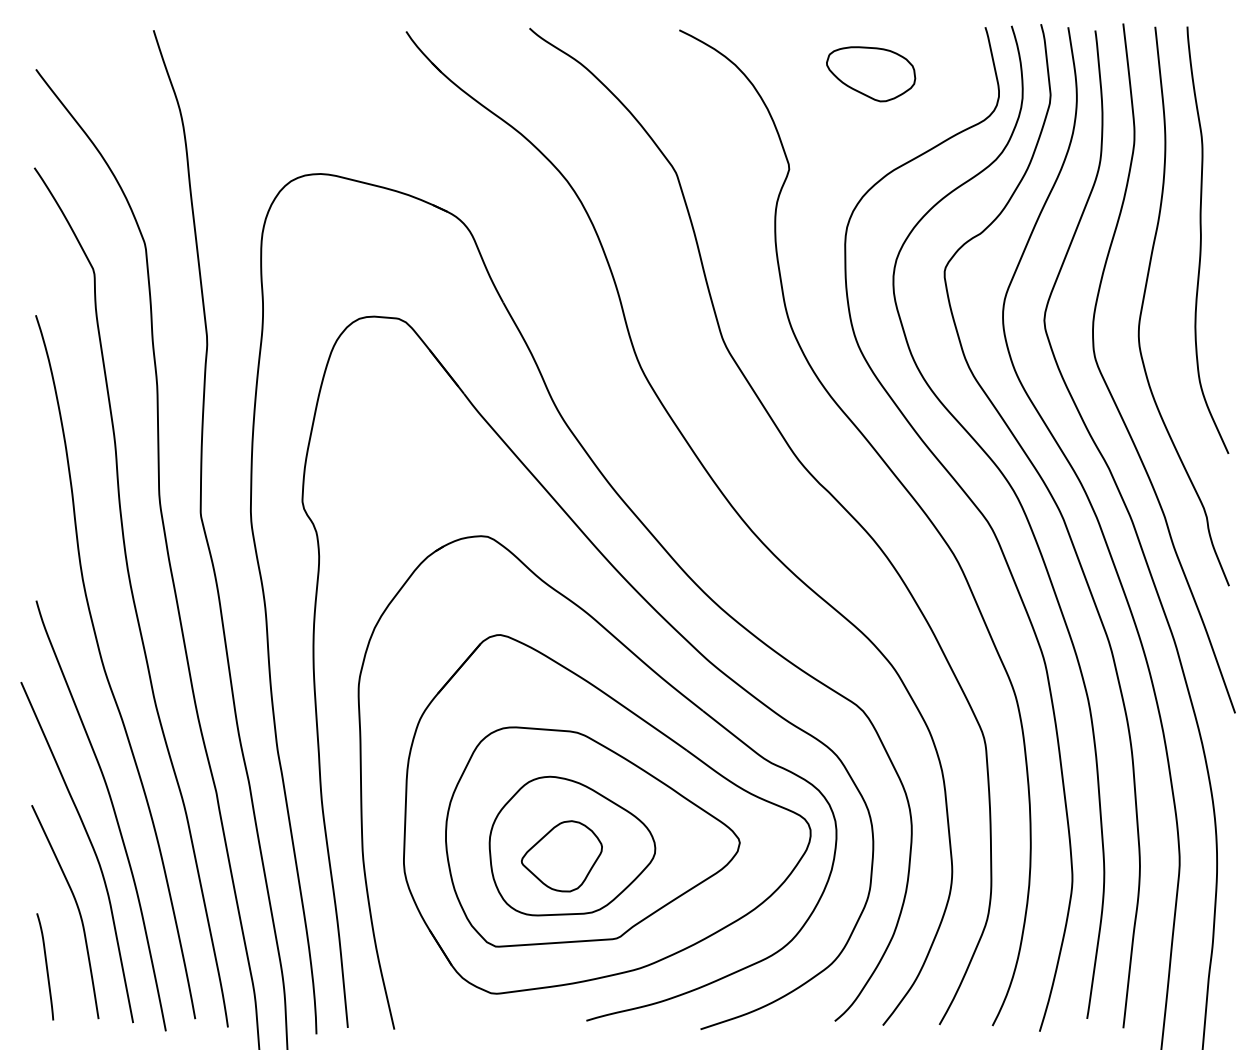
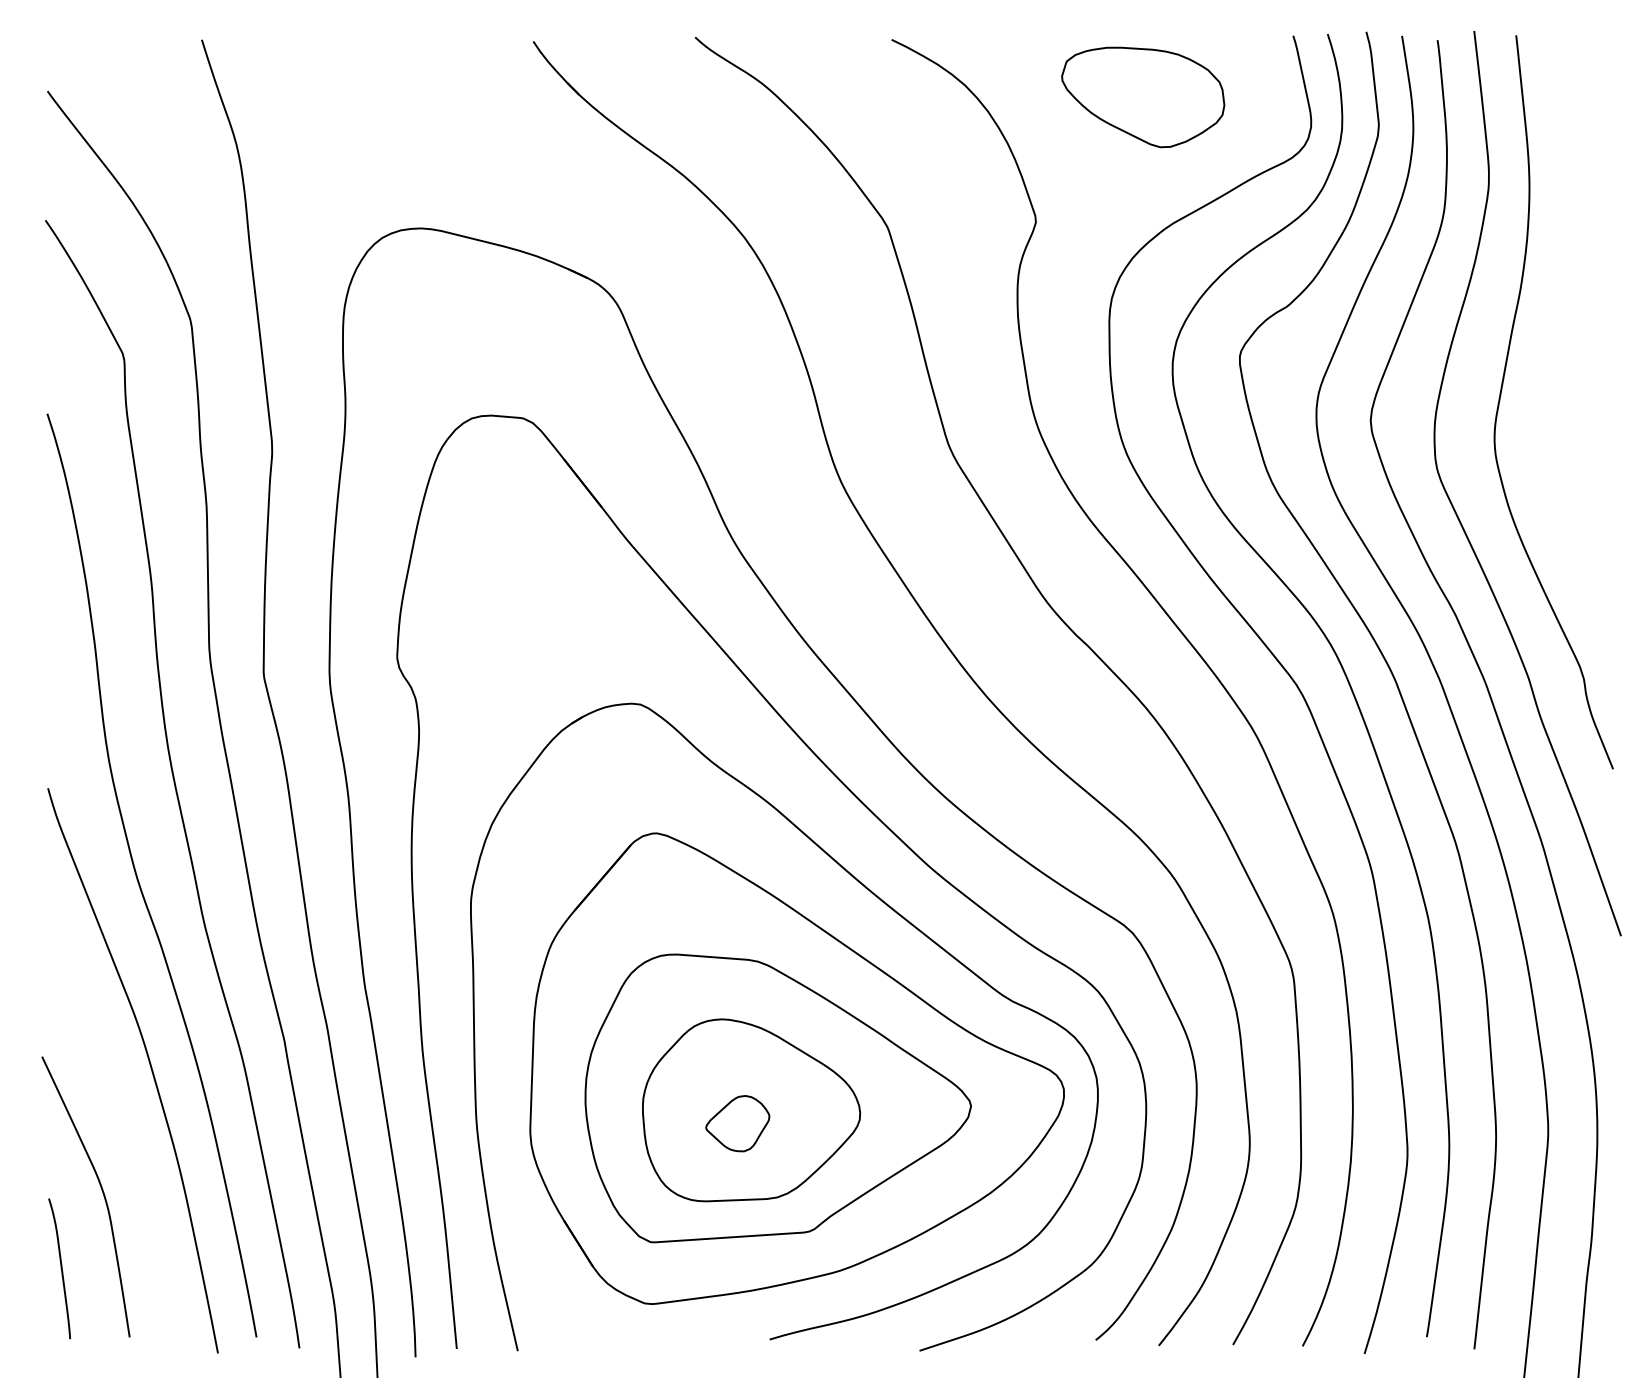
part: (871, 74) -> (1143, 97), size x1.4
curve: (1201, 240) -> (1576, 315), removed
curve: (90, 844) -> (119, 1108), removed
part: (561, 856) -> (737, 1123), size x0.6

